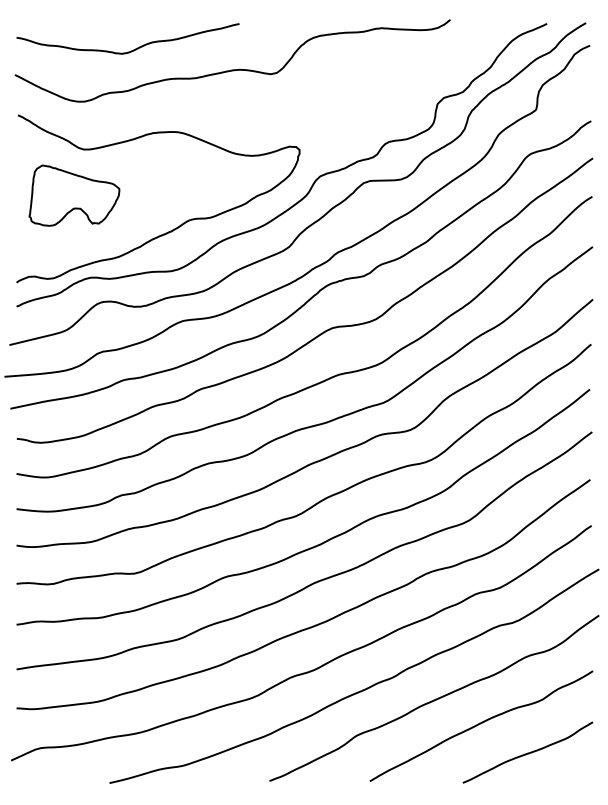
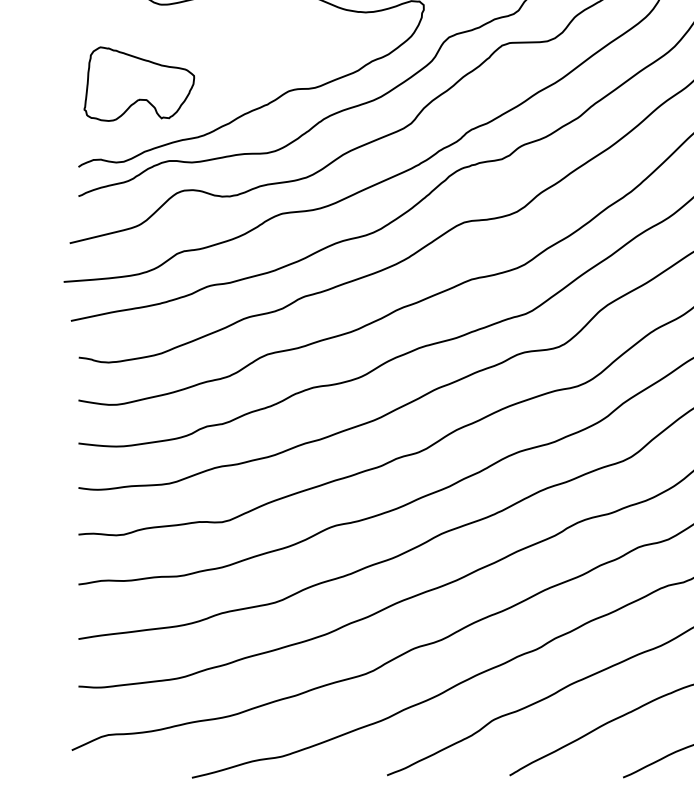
part: (74, 195) -> (139, 83), moved

